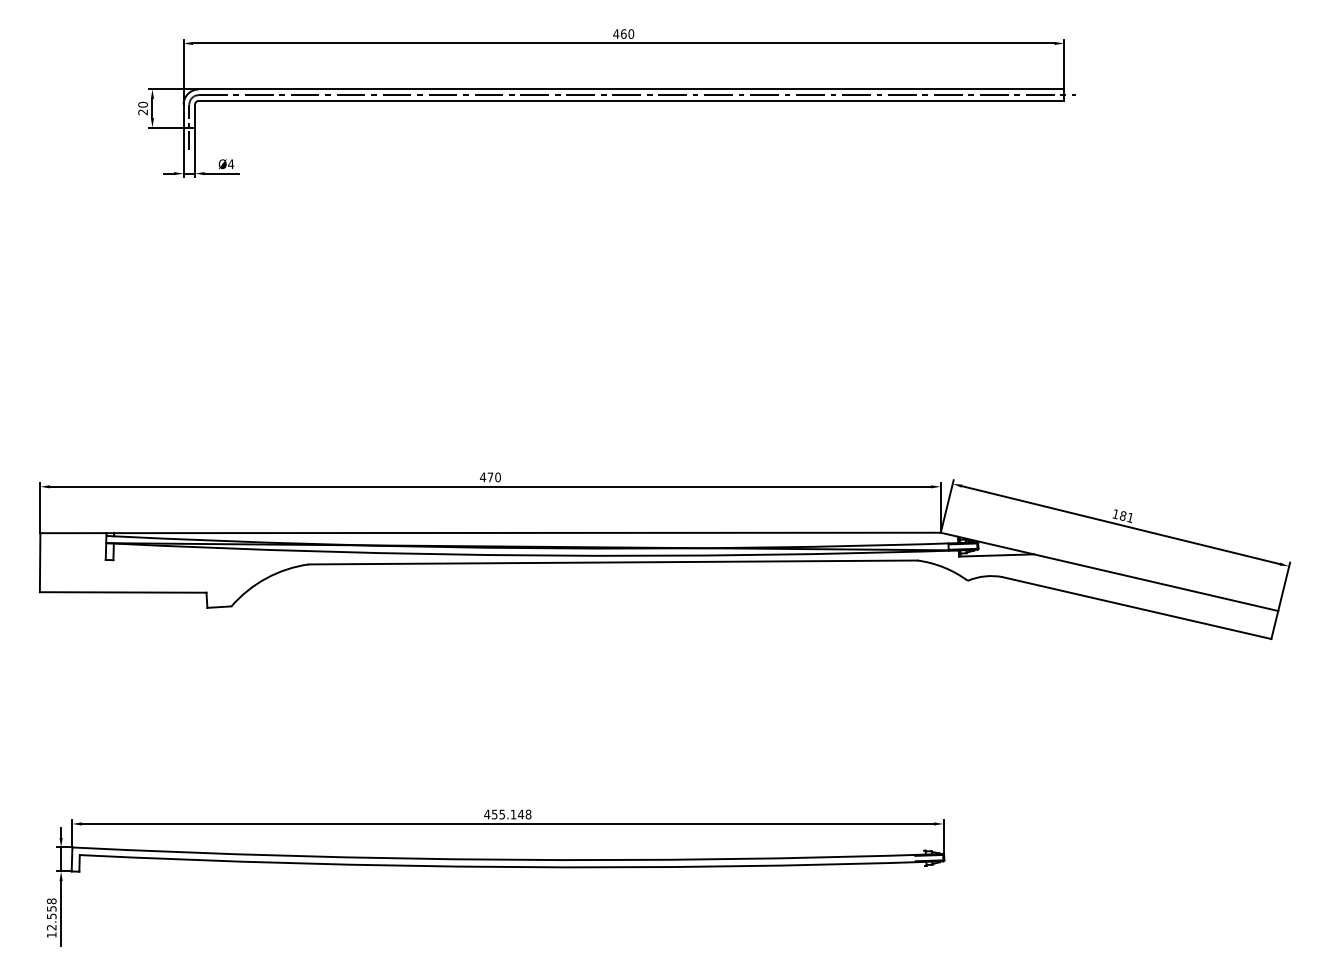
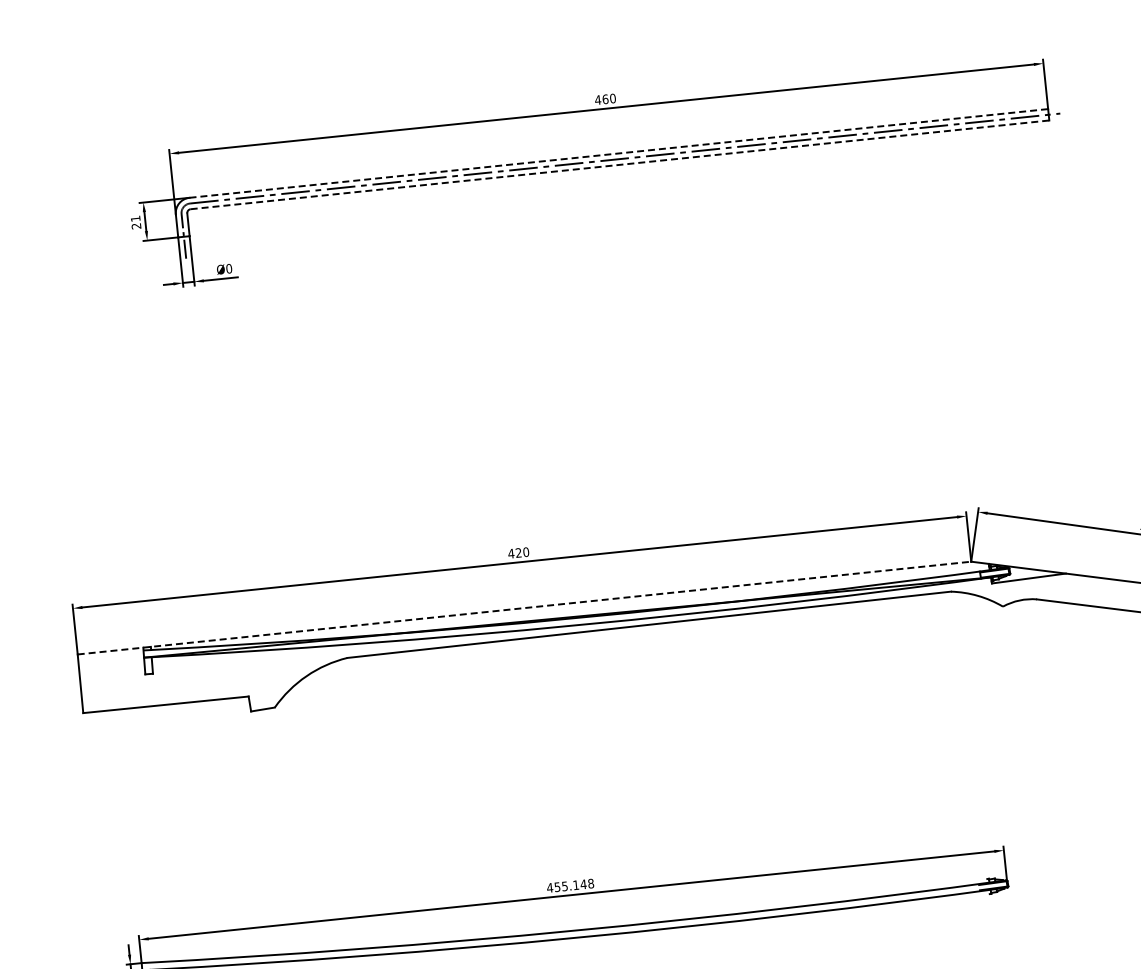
line: (631, 89) -> (618, 153), solid -> dashed
line: (631, 100) -> (619, 164), solid -> dashed
text: (142, 104) -> (135, 218), 20 -> 21
text: (231, 164) -> (229, 268), Ø4 -> Ø0
text: (490, 477) -> (518, 553), 470 -> 420
line: (491, 532) -> (525, 607), solid -> dashed

